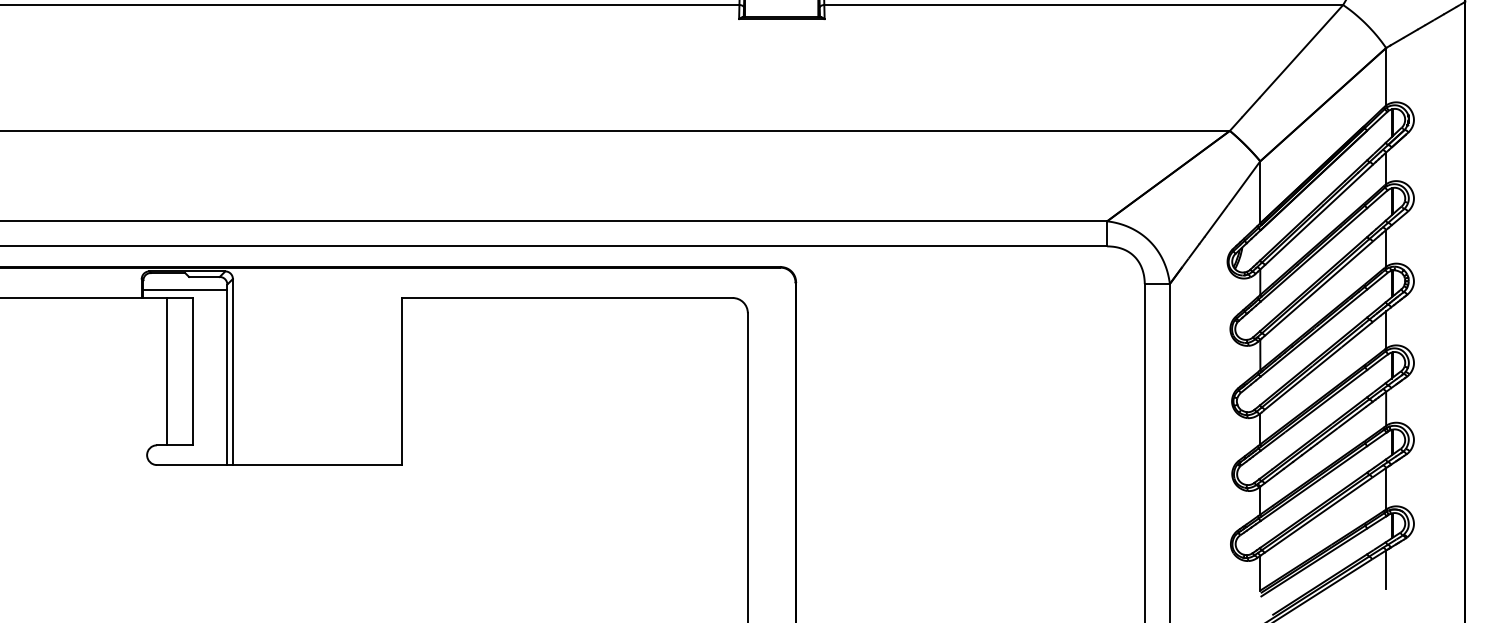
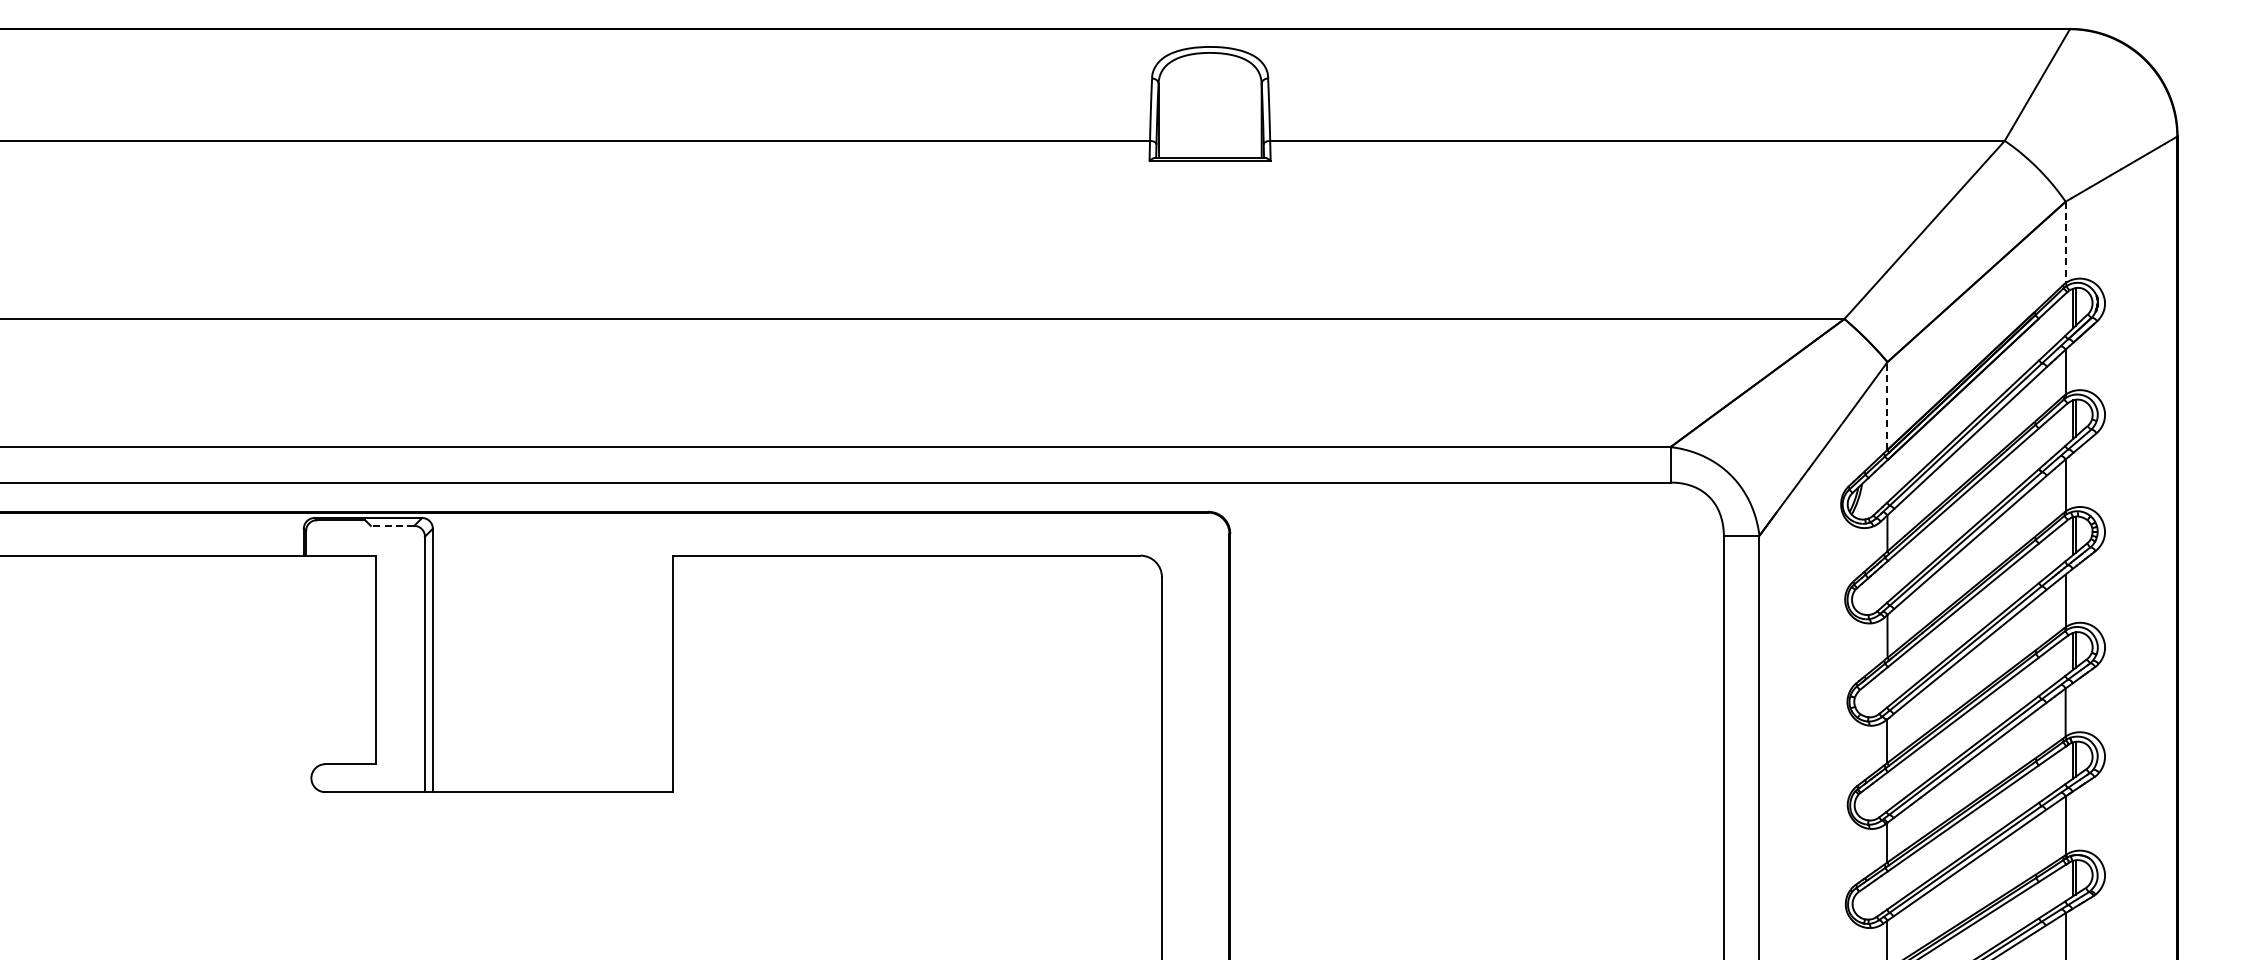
line: (1386, 76) -> (2065, 242), solid -> dashed
line: (1260, 192) -> (1887, 406), solid -> dashed
line: (204, 276) -> (392, 525), solid -> dashed
line: (185, 290) -> (365, 544), removed
line: (166, 371) -> (339, 659), removed

